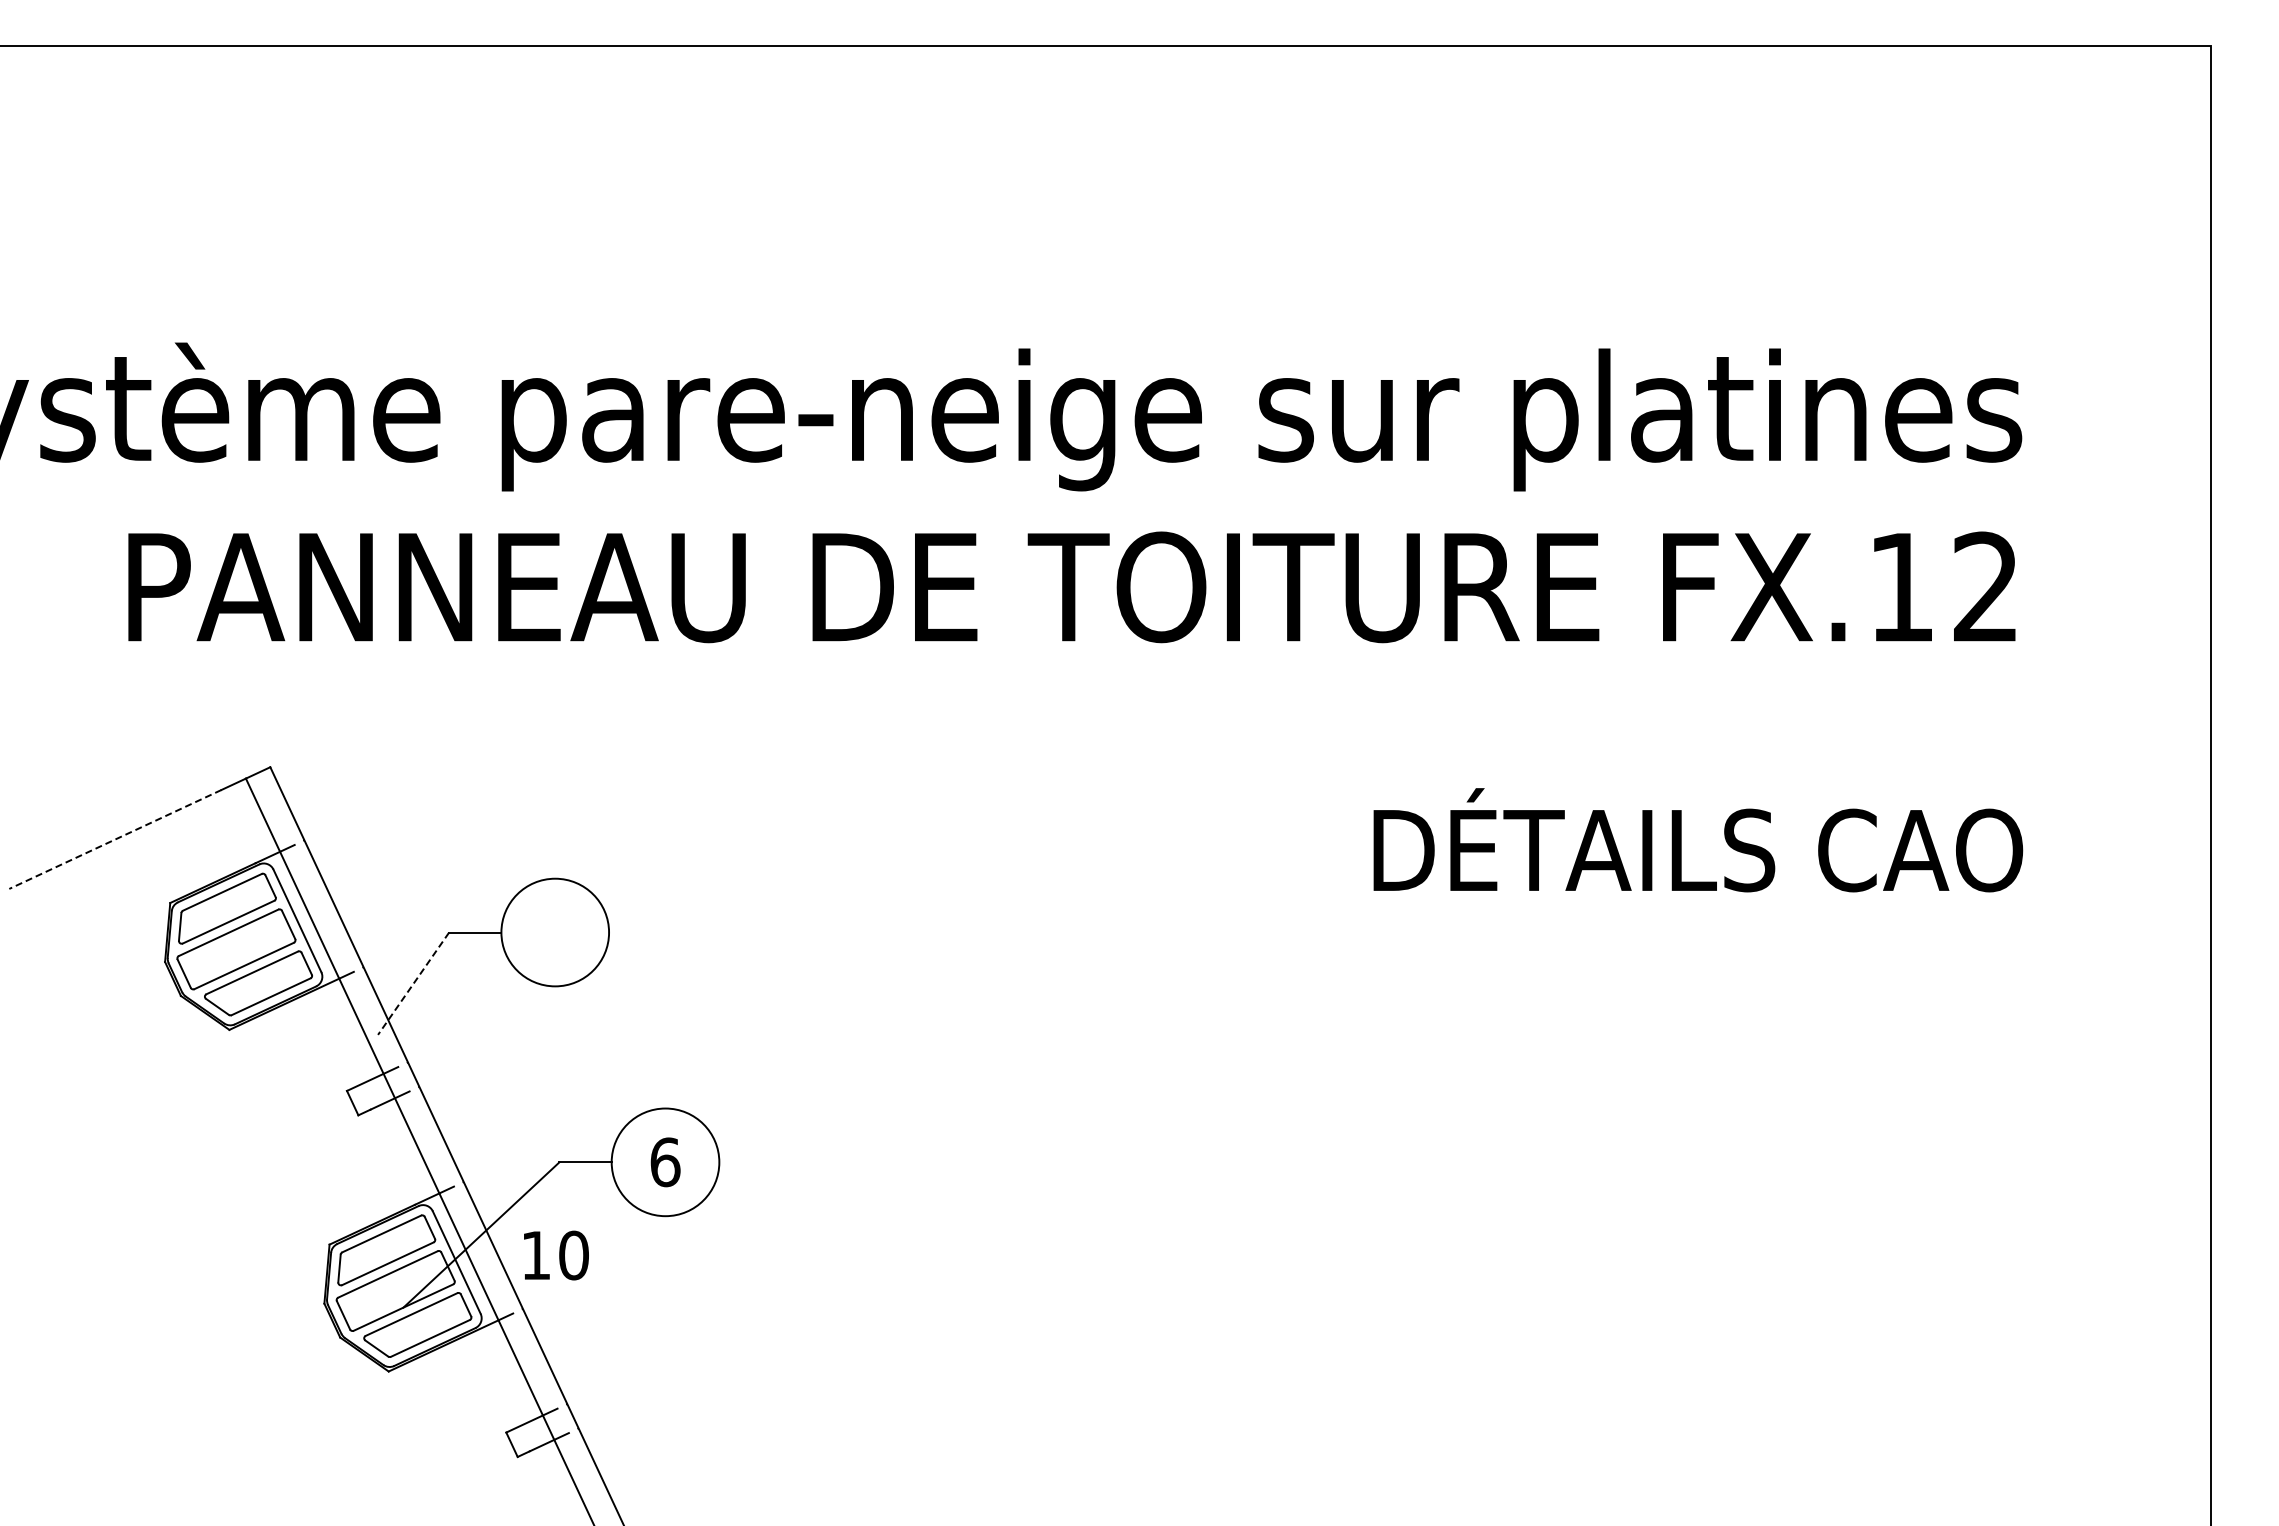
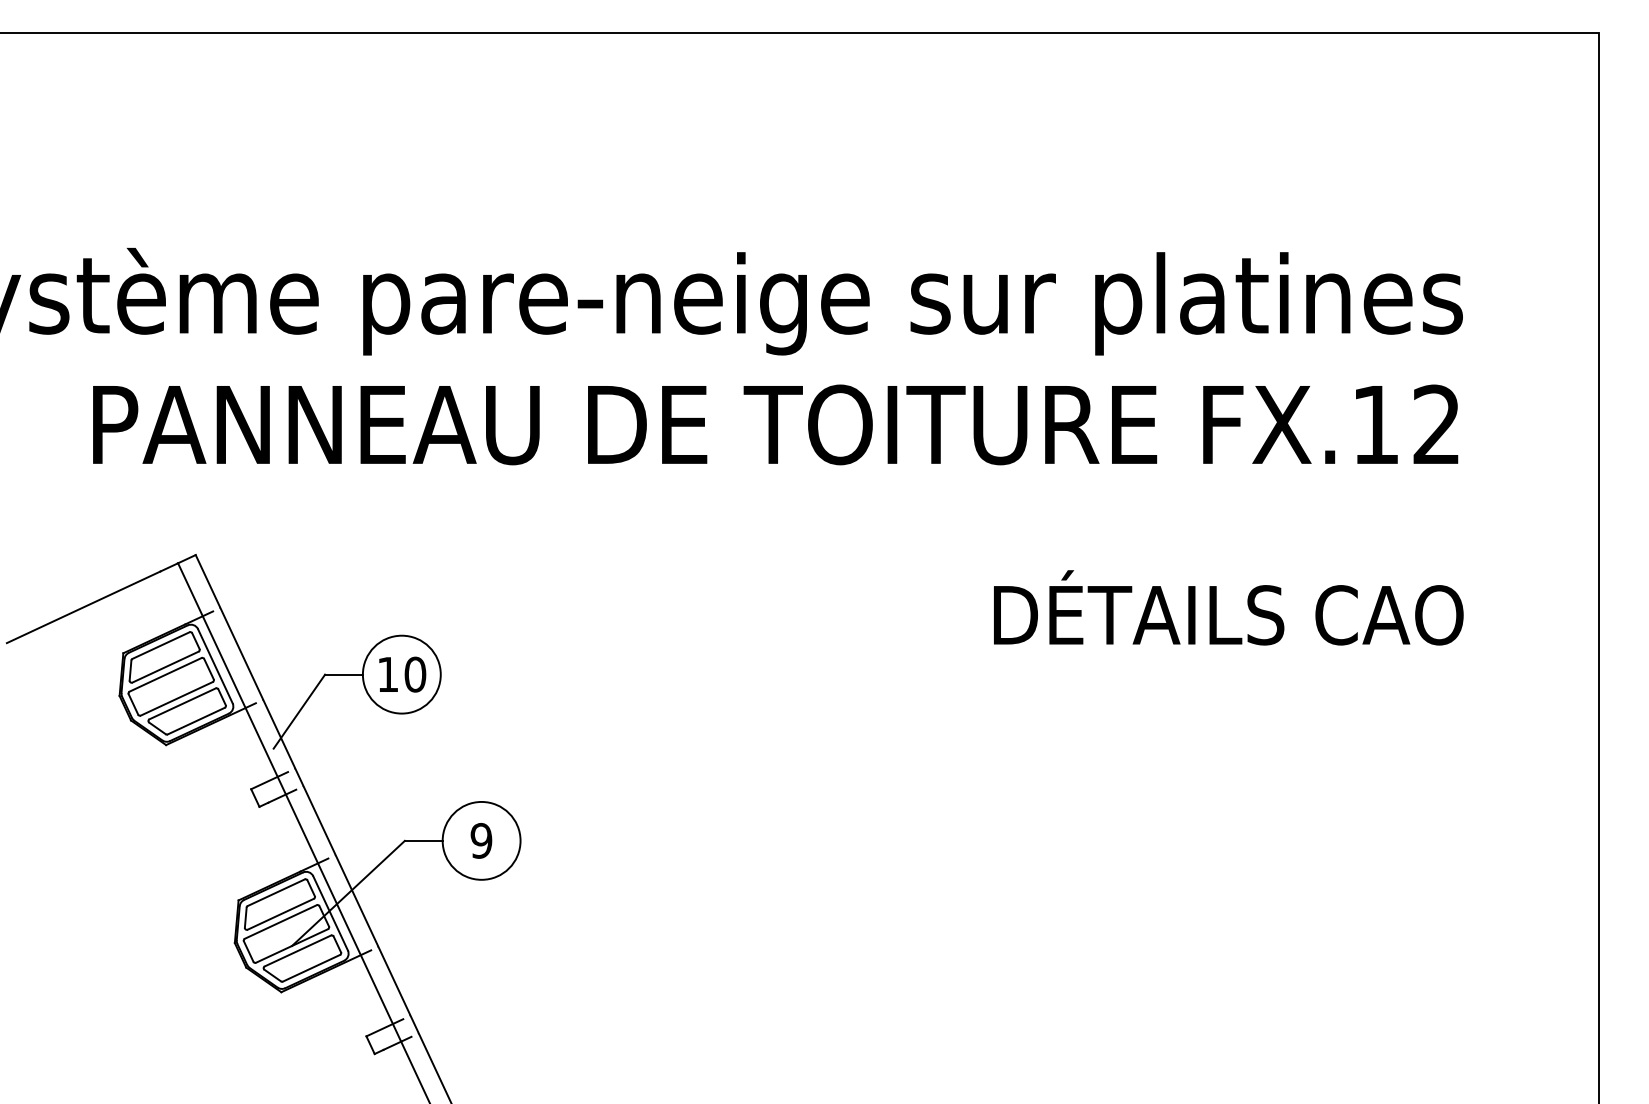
line: (114, 839) -> (83, 607), dashed -> solid
line: (413, 984) -> (299, 712), dashed -> solid
text: (665, 1162) -> (481, 840), 6 -> 9
text: (556, 1255) -> (402, 674), moved

